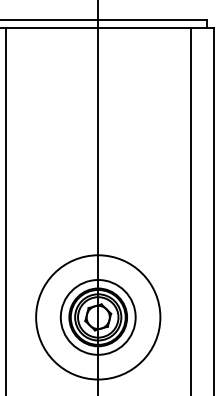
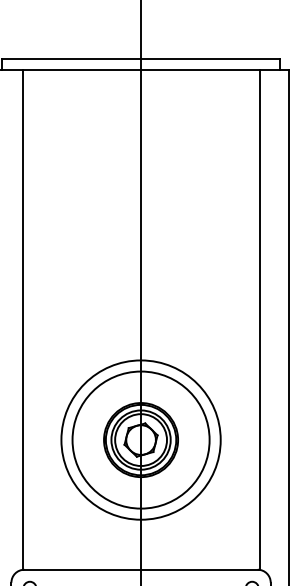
circle: (97, 316) -> (140, 439), size x1.43

